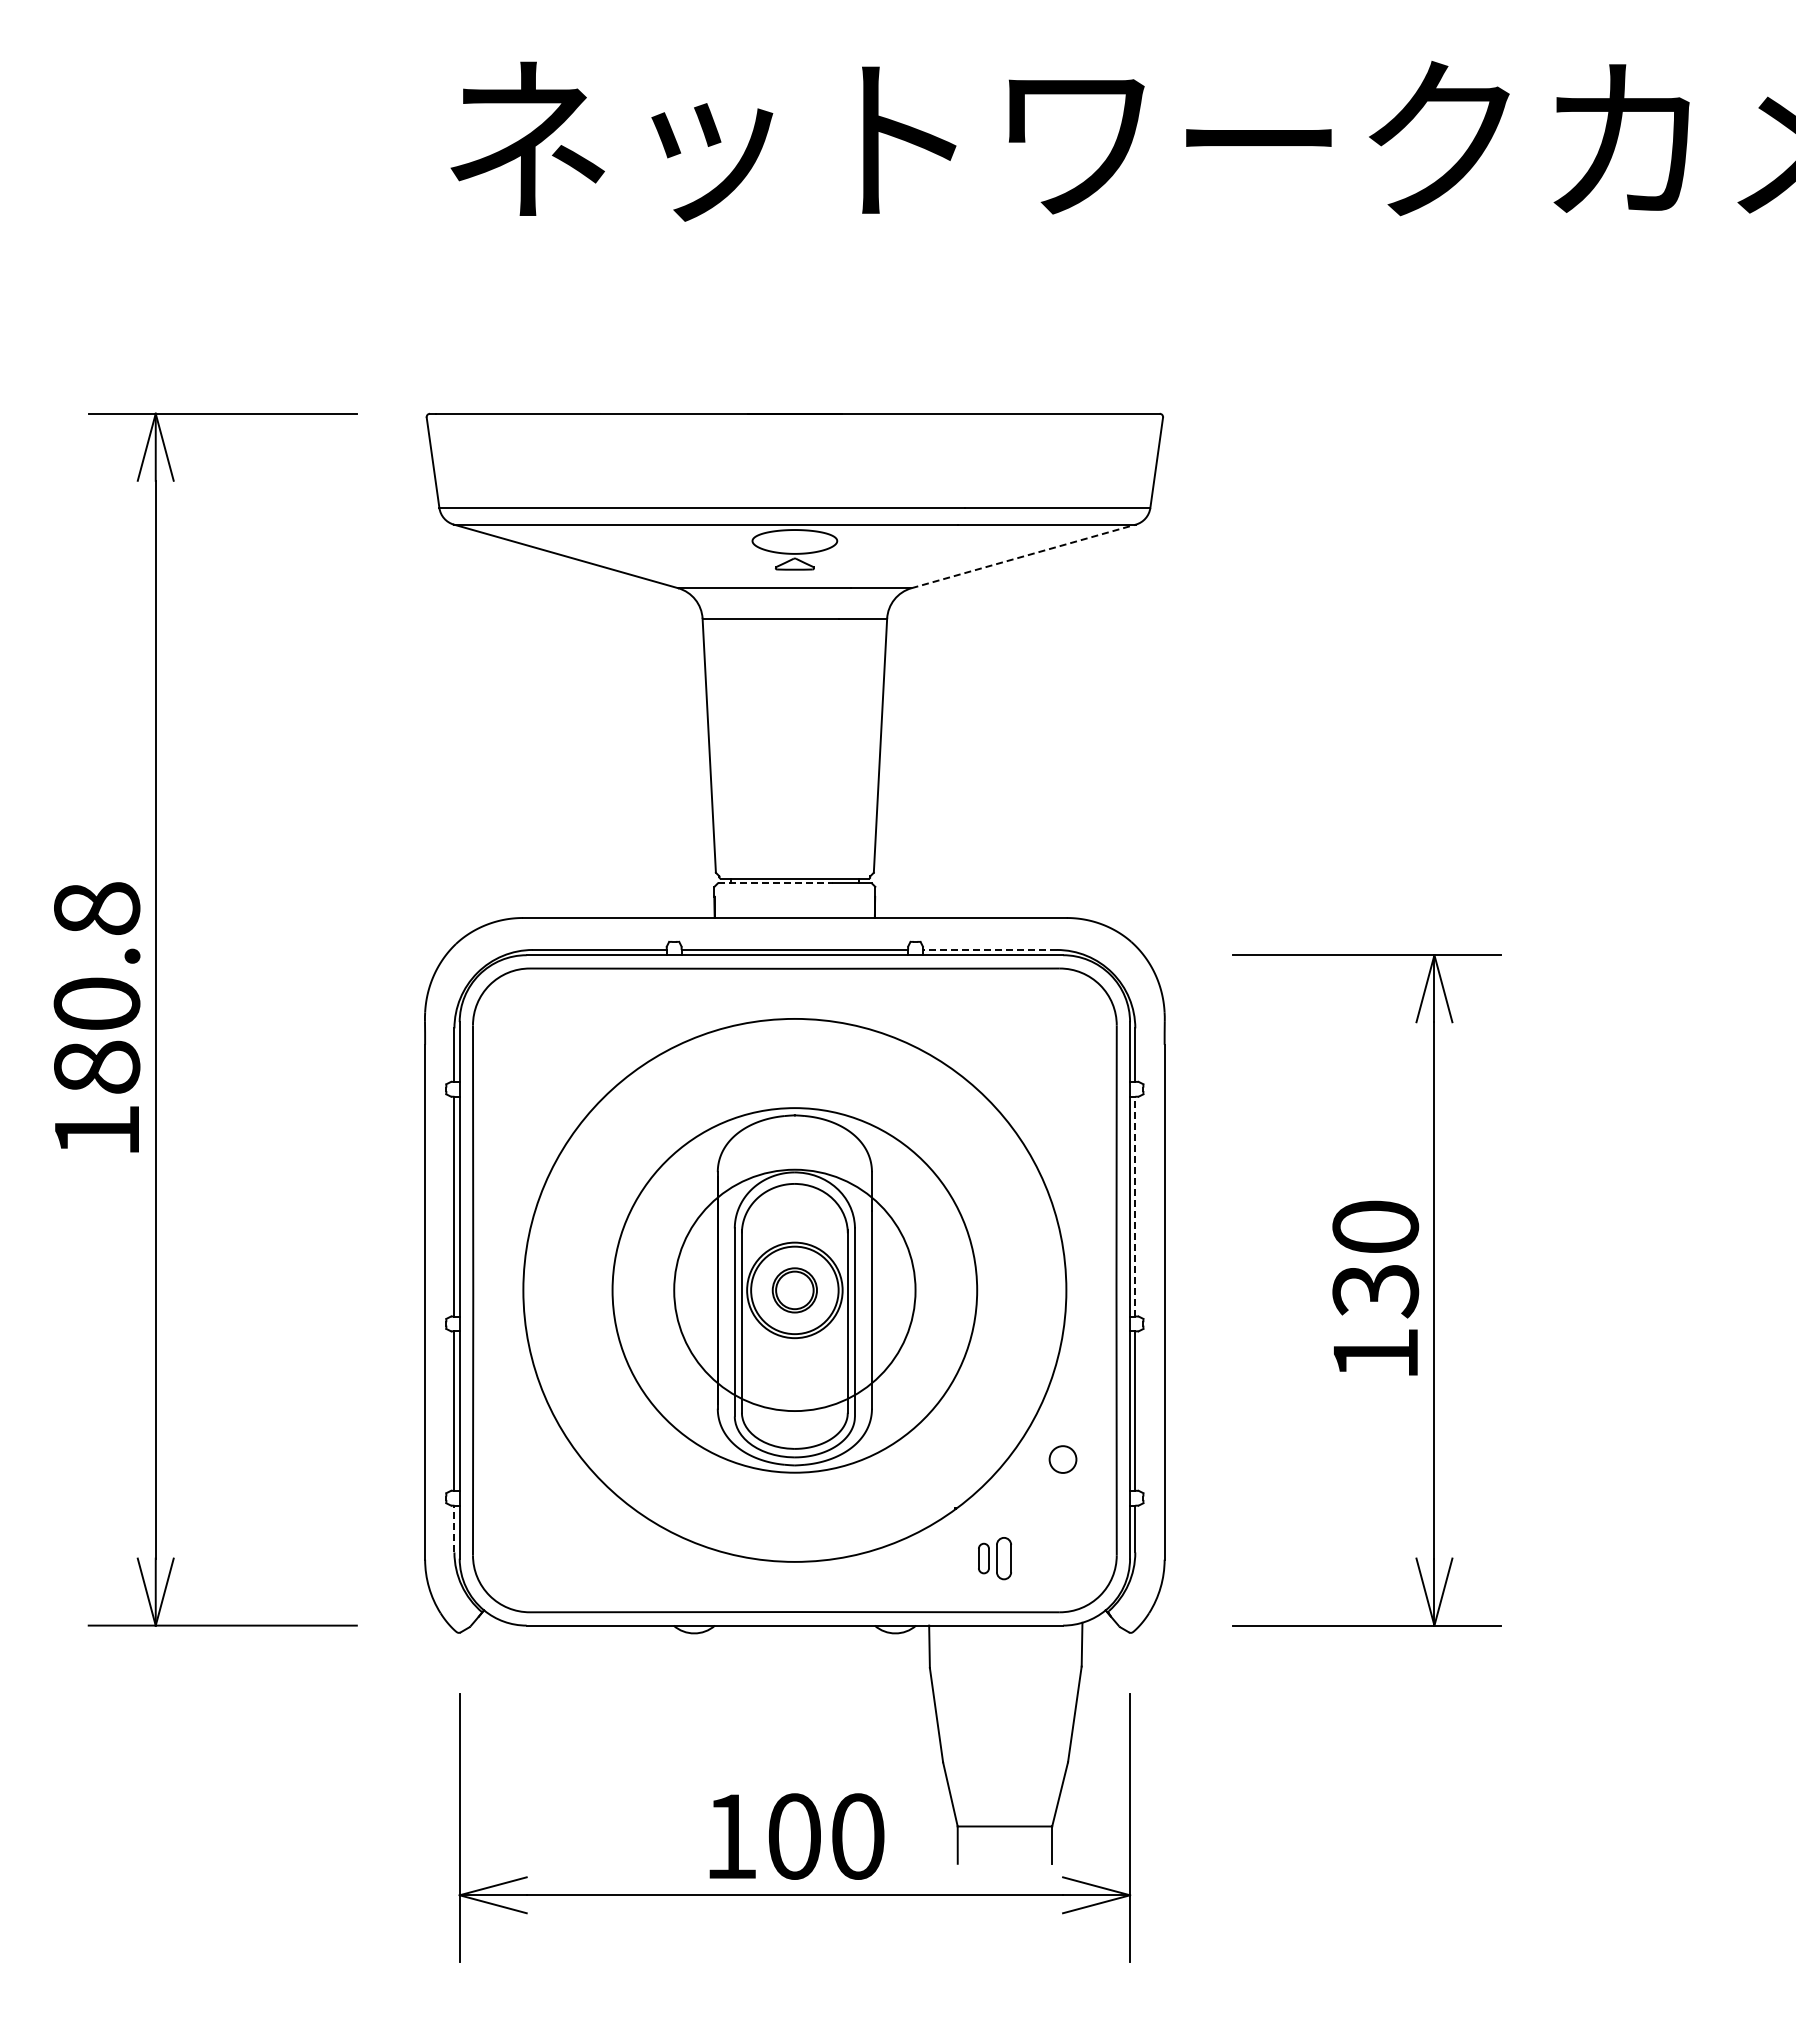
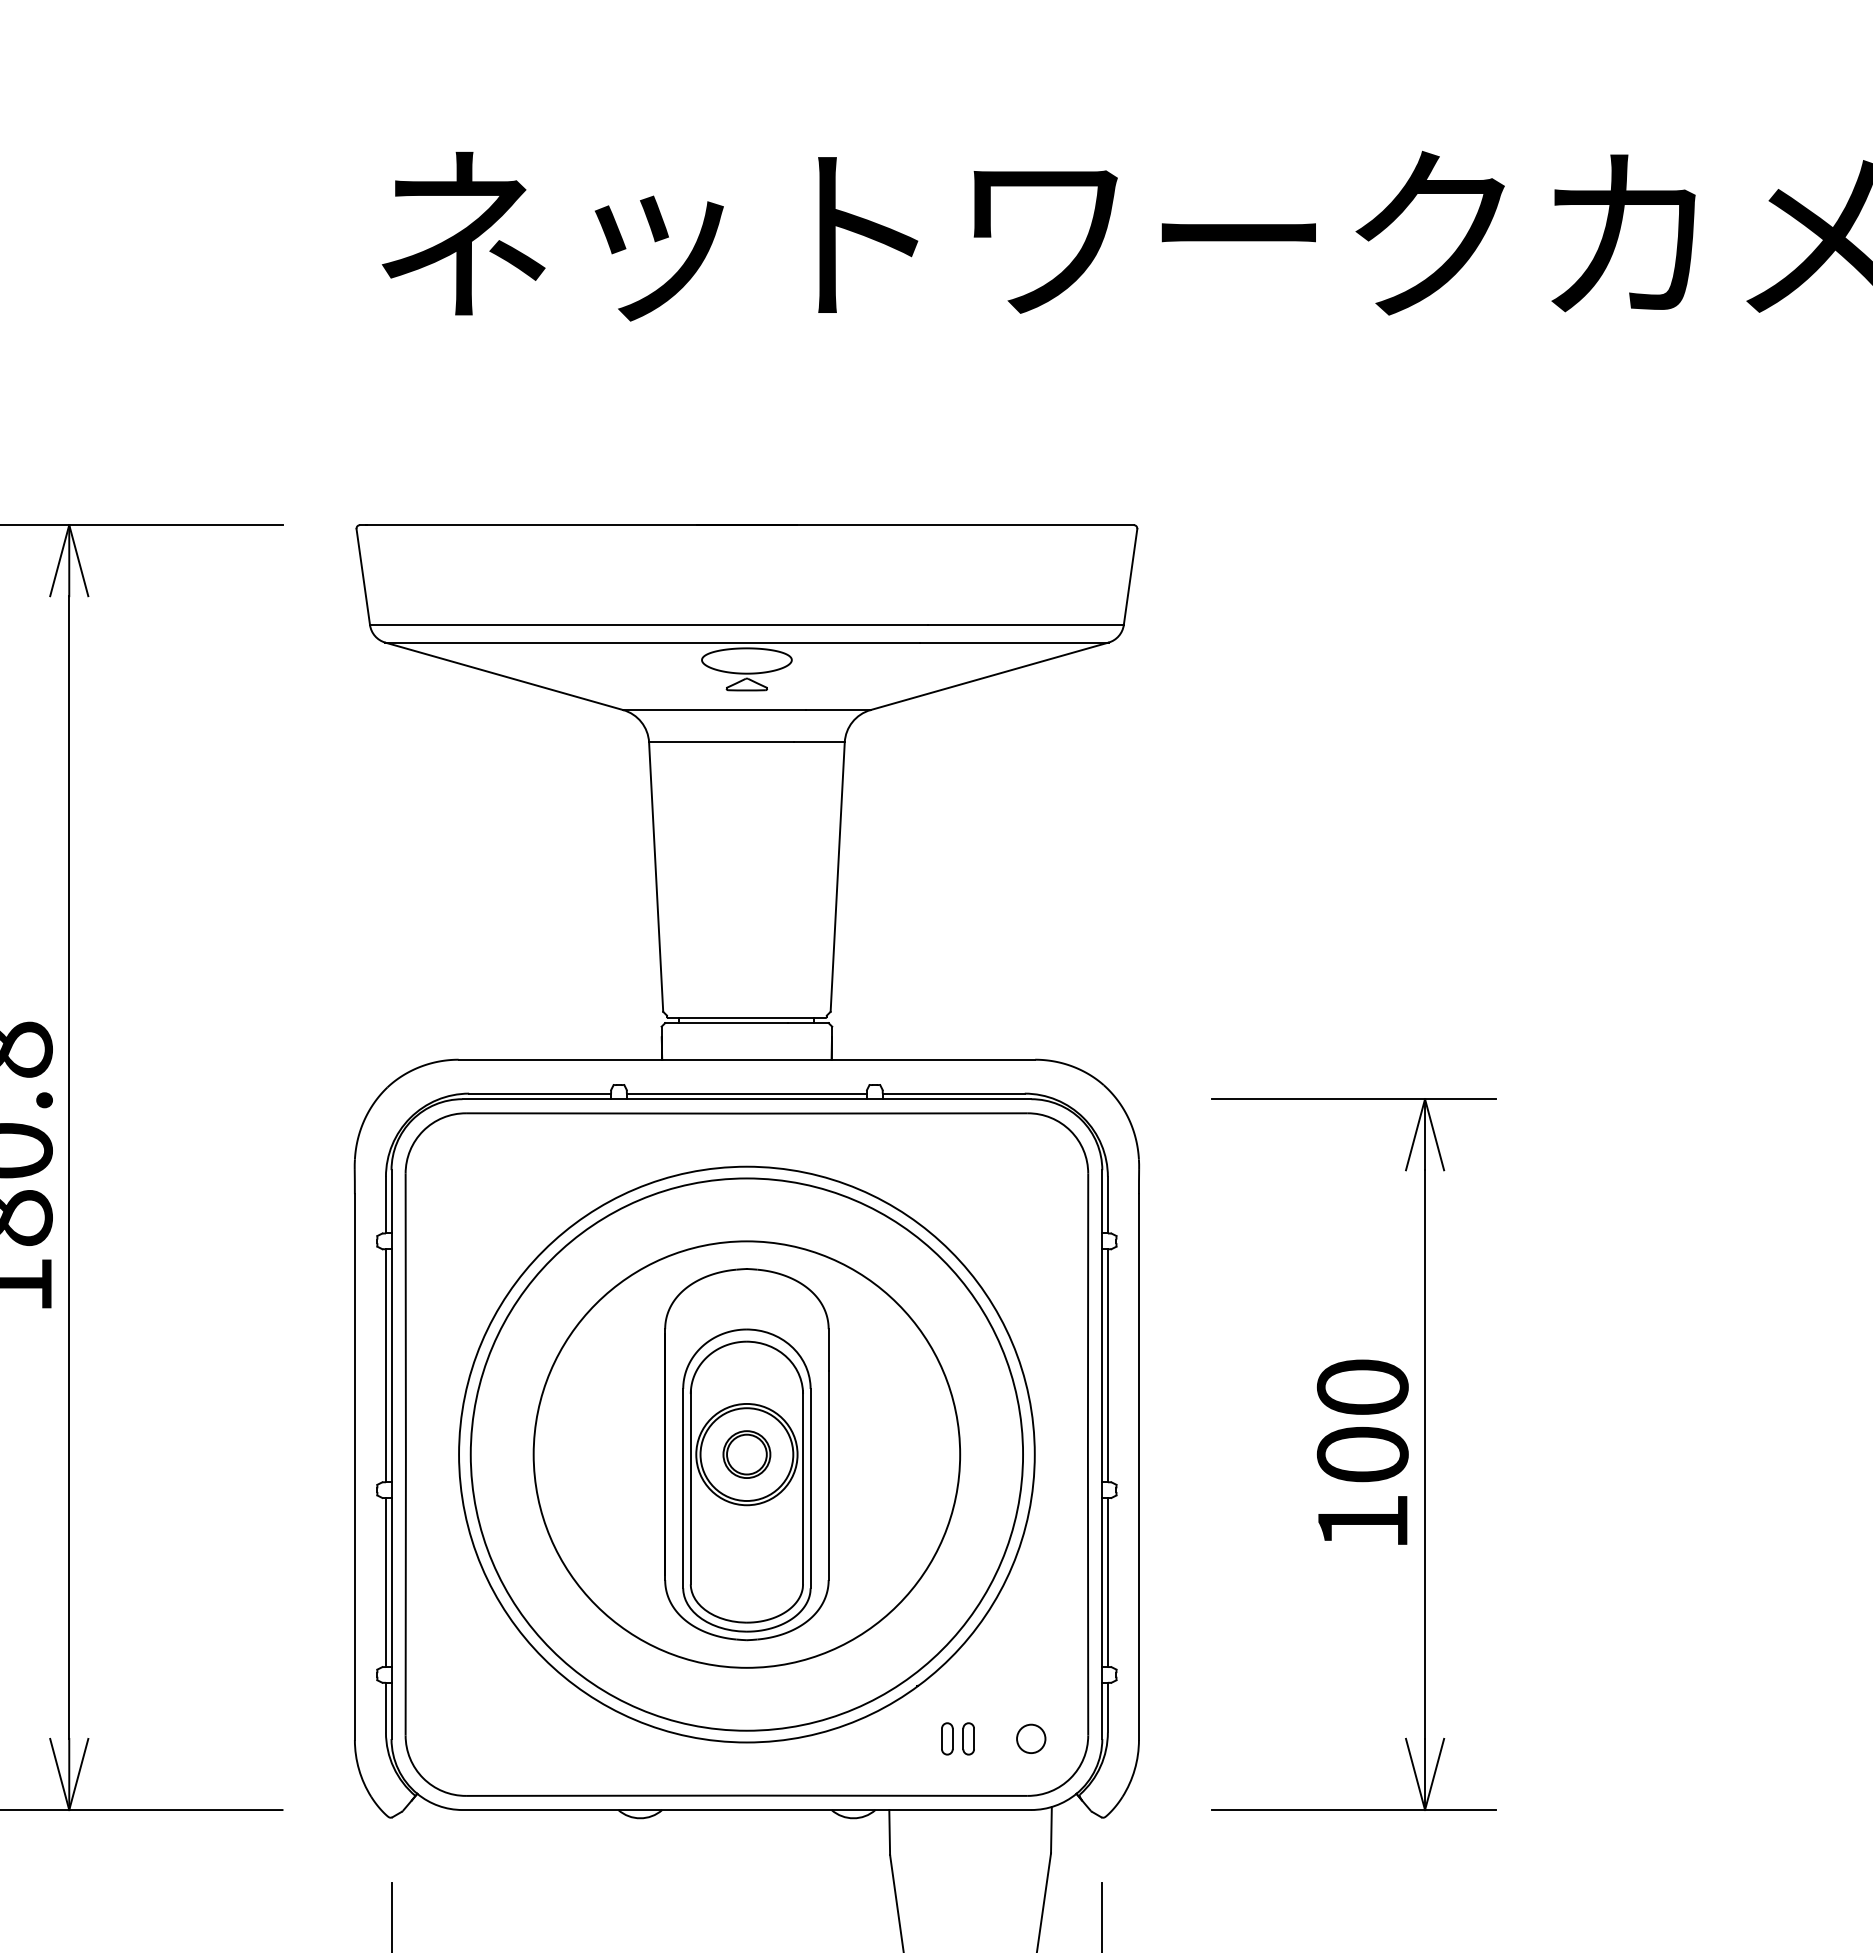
line: (1023, 556) -> (989, 676), dashed -> solid
line: (775, 883) -> (726, 1023), dashed -> solid
line: (989, 949) -> (953, 1093), dashed -> solid
line: (1135, 1206) -> (1108, 1365), dashed -> solid
circle: (794, 1289) -> (746, 1453), size x1.43
circle: (794, 1290) -> (746, 1454), size x1.67
text: (1375, 1291) -> (1362, 1455), 130 -> 100
circle: (1062, 1459) -> (1030, 1738), moved
line: (454, 1528) -> (386, 1707), dashed -> solid
part: (1003, 1558) -> (968, 1738), size x0.71

